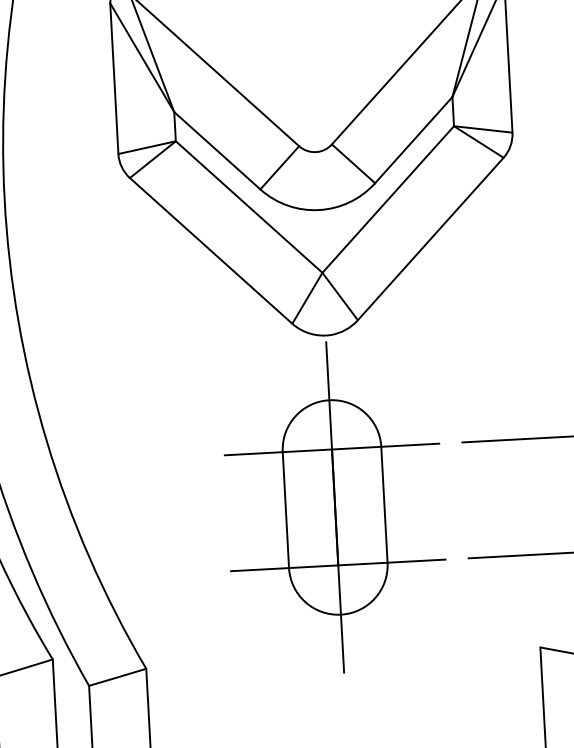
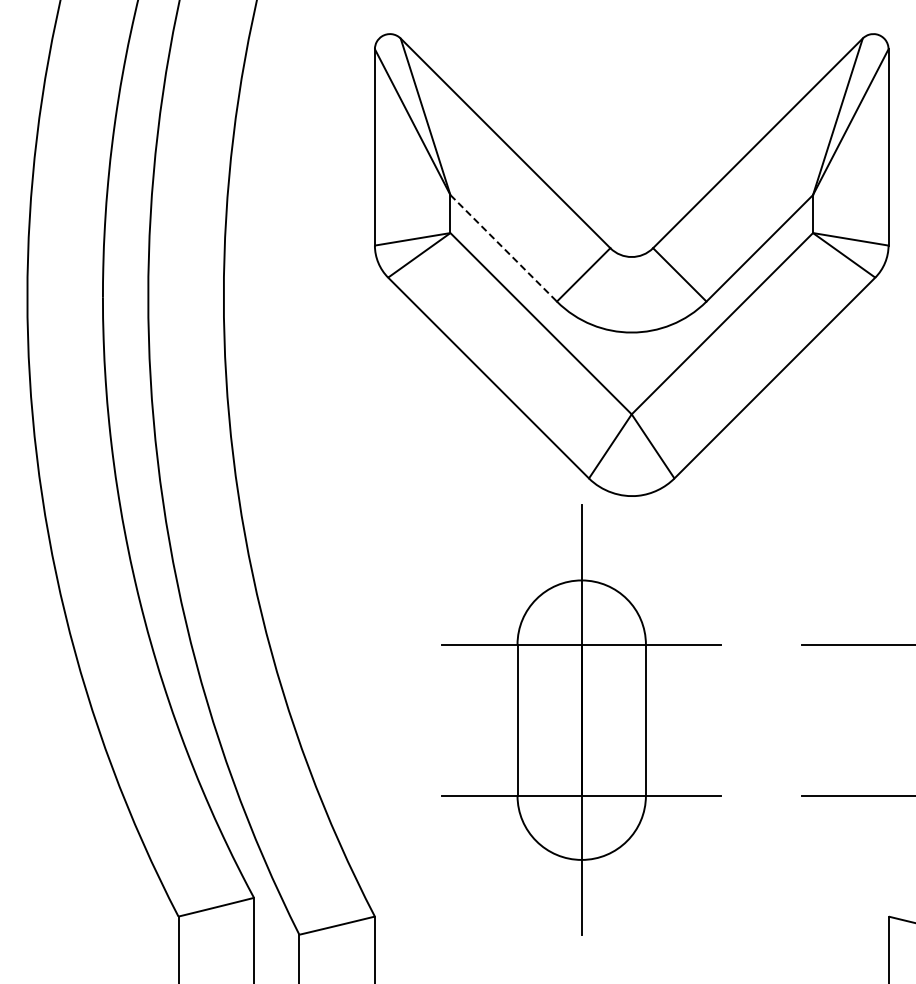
line: (217, 150) -> (504, 248), solid -> dashed
part: (334, 506) -> (581, 719), moved

